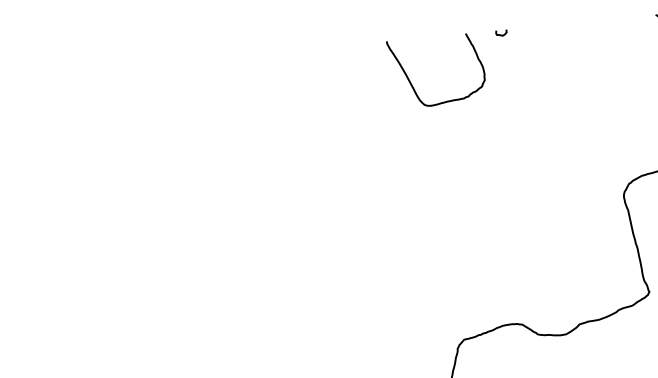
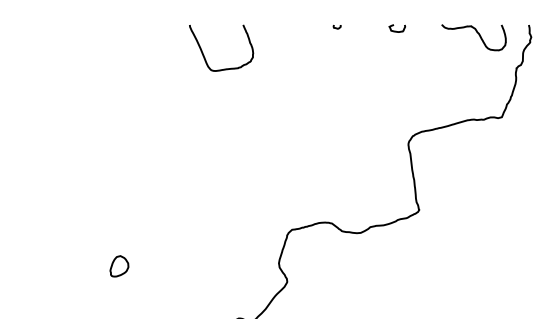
curve: (589, 29) -> (396, 30), added
curve: (410, 80) -> (203, 52), moved

